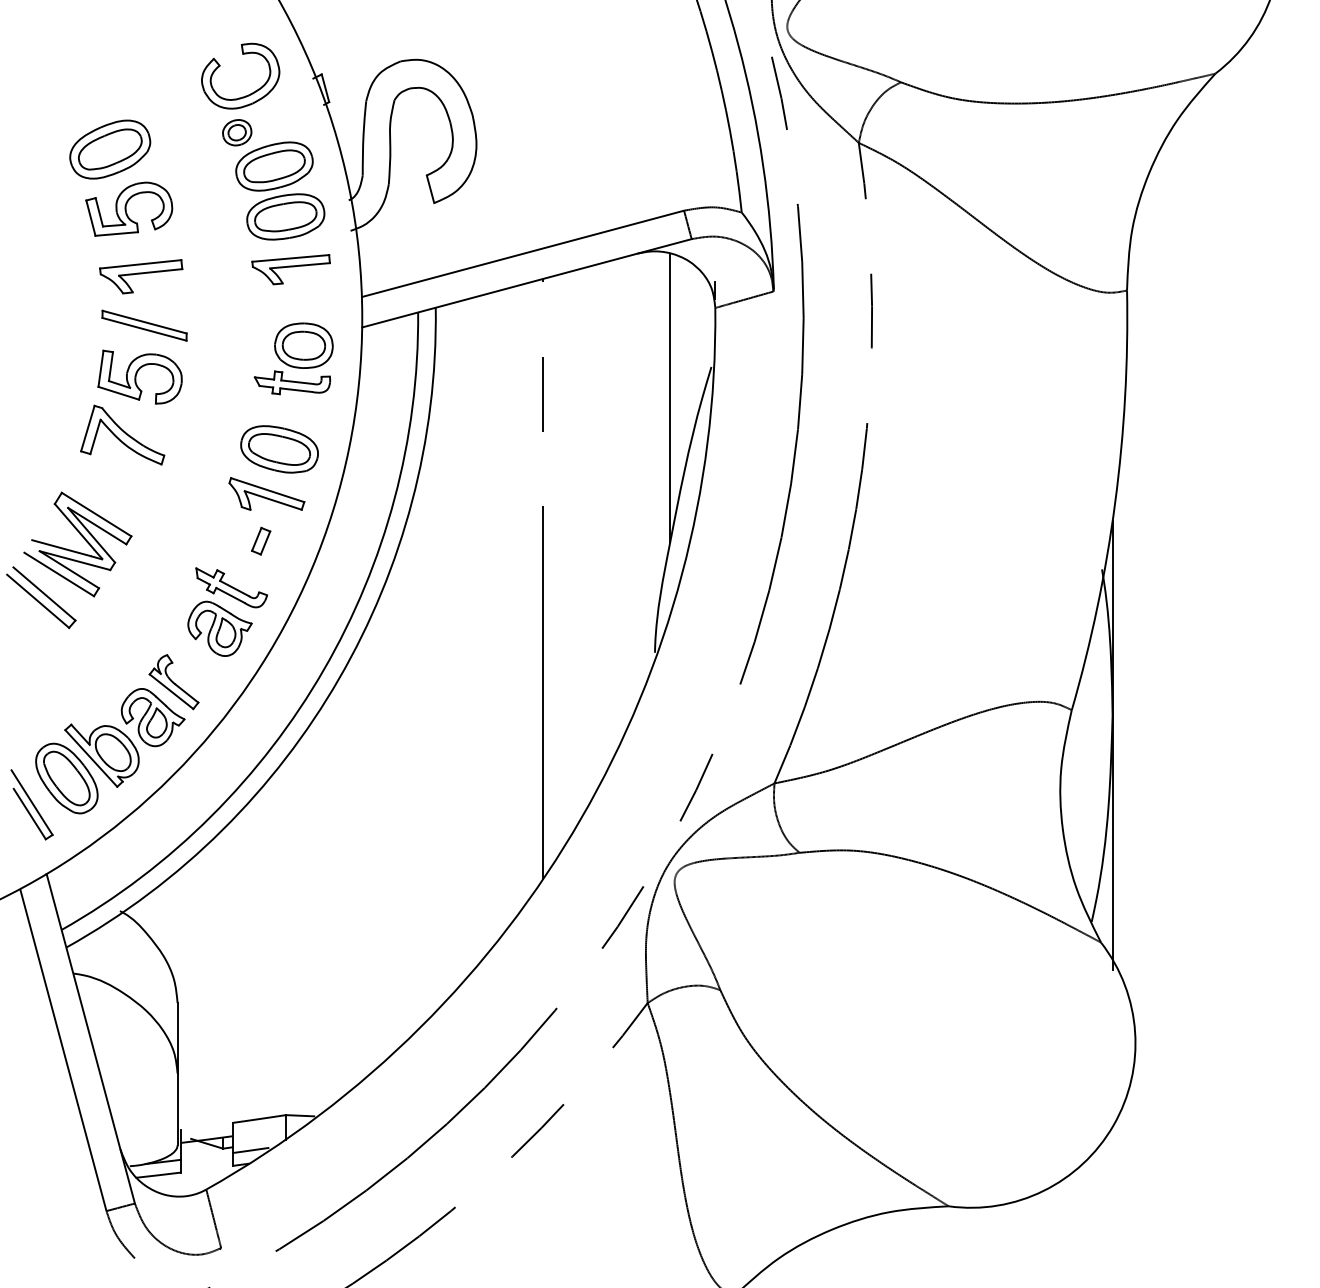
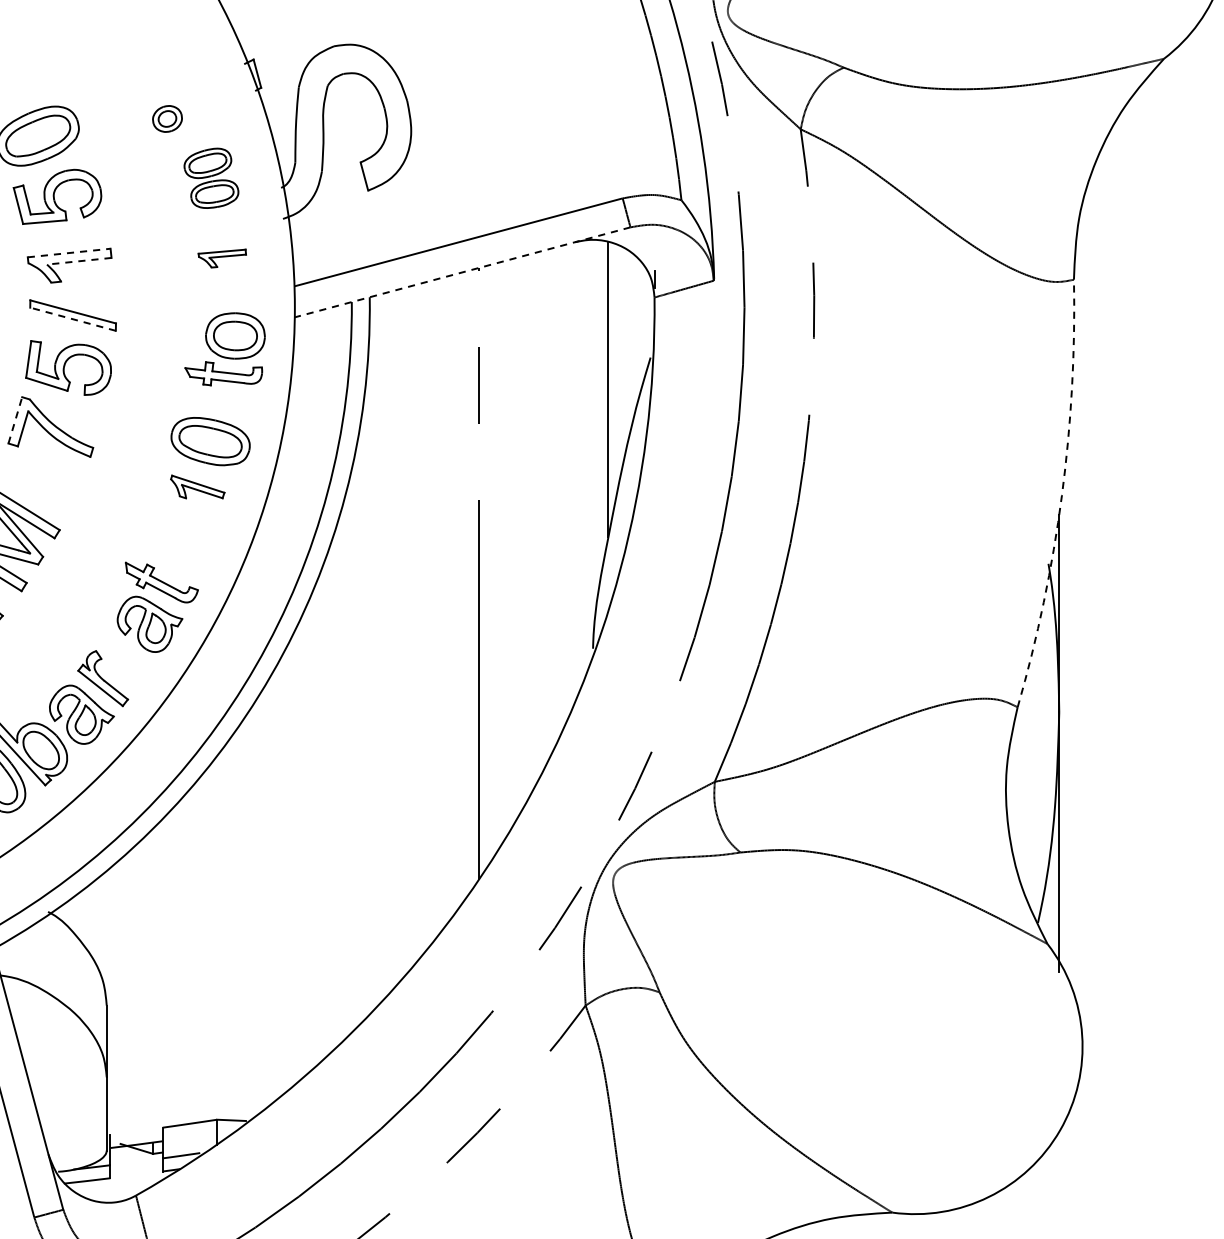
part: (250, 93) -> (181, 79), removed
part: (280, 190) -> (211, 177), size x0.6
line: (140, 264) -> (68, 253), solid -> dashed
part: (290, 269) -> (221, 258), size x0.6
line: (150, 272) -> (79, 261), solid -> dashed
line: (526, 283) -> (462, 272), solid -> dashed
line: (144, 329) -> (73, 319), solid -> dashed
line: (87, 428) -> (14, 420), solid -> dashed
part: (266, 493) -> (197, 486), size x0.7
arc: (1115, 502) -> (1062, 495), solid -> dashed
part: (261, 540) -> (192, 534), removed

